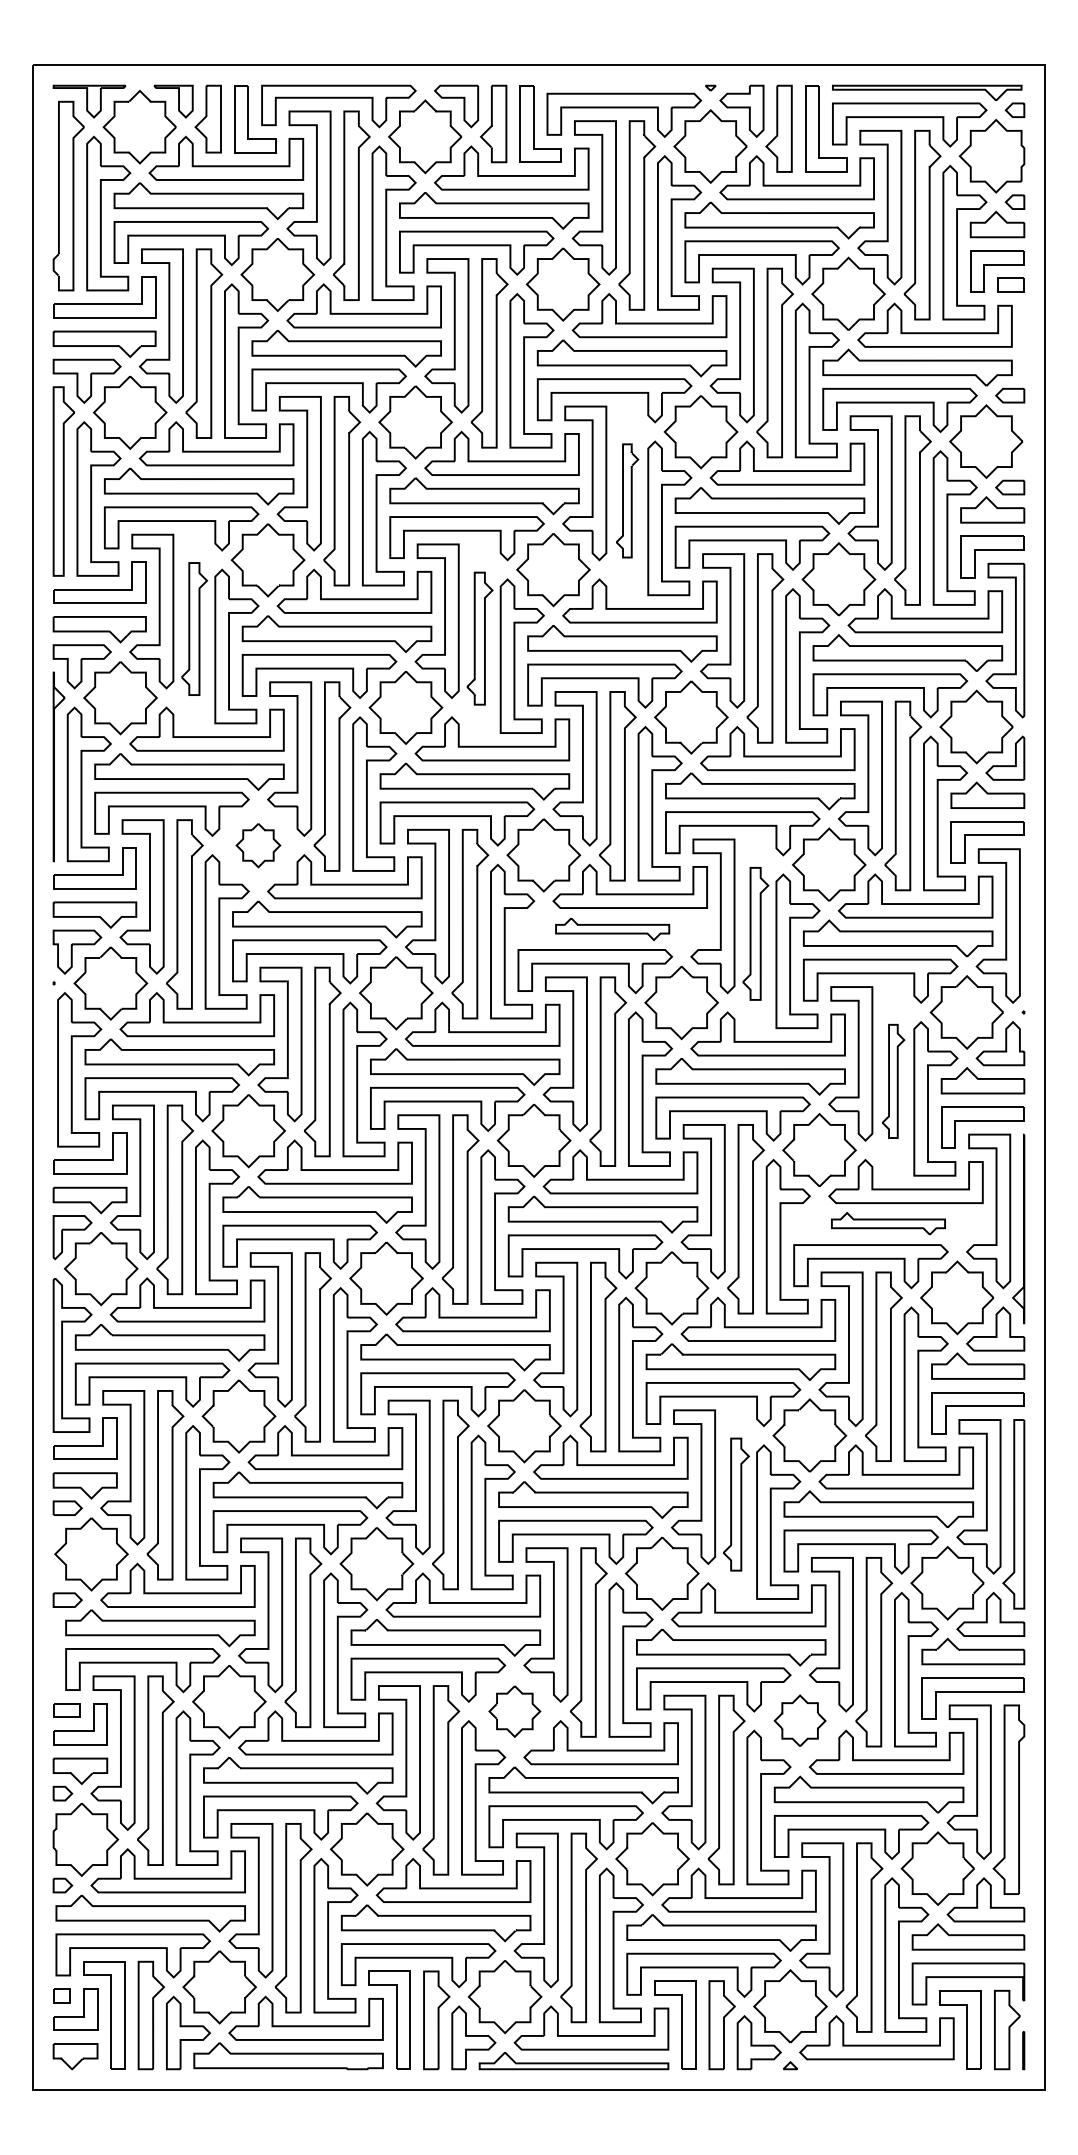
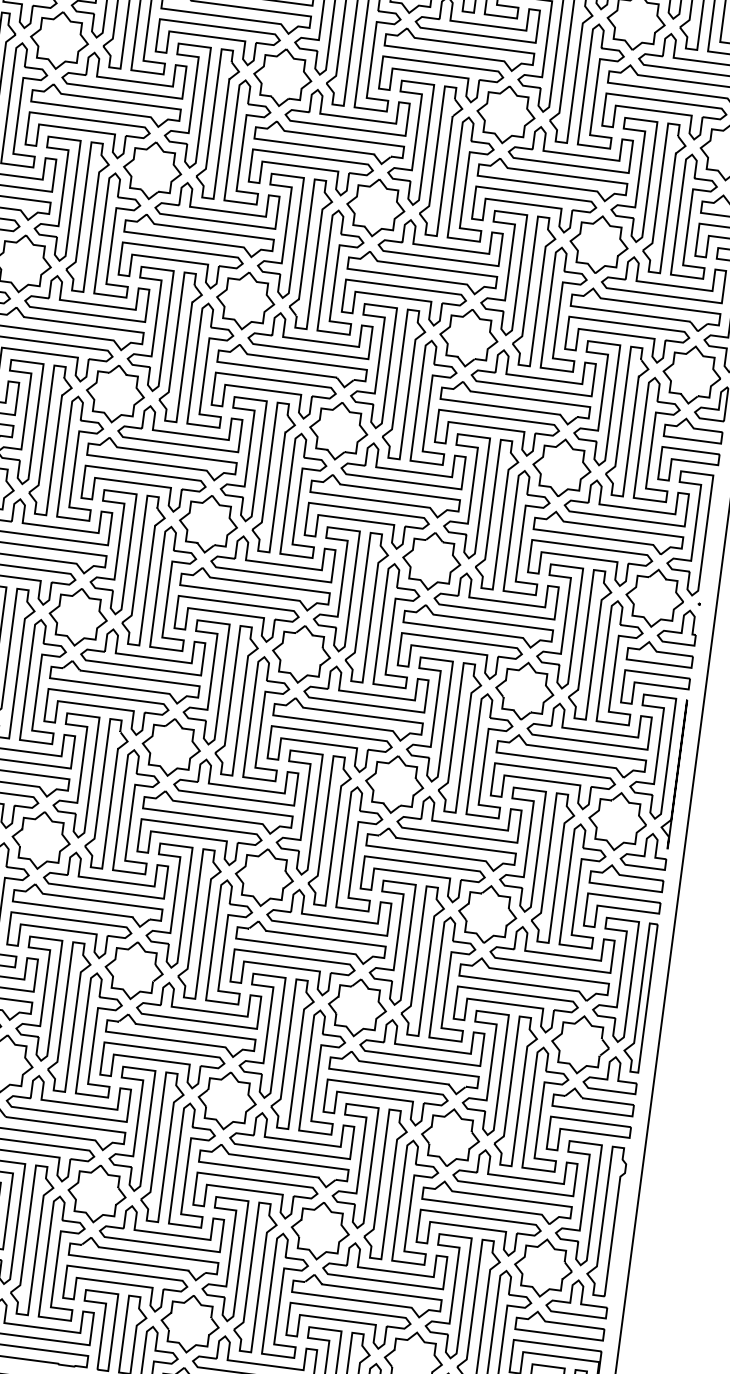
part: (627, 500) -> (441, 160), size x1.67
part: (194, 628) -> (87, 216), size x1.43
part: (479, 638) -> (310, 254), size x1.43
part: (258, 845) -> (115, 393), size x1.67
part: (612, 929) -> (384, 496), size x1.67
part: (755, 933) -> (496, 514), size x1.43
part: (893, 1081) -> (590, 644), size x1.67
part: (888, 1223) -> (571, 756), size x1.67
part: (736, 1504) -> (422, 961), size x1.43
part: (514, 1711) -> (227, 1100), size x1.43
part: (799, 1720) -> (450, 1137), size x1.43

